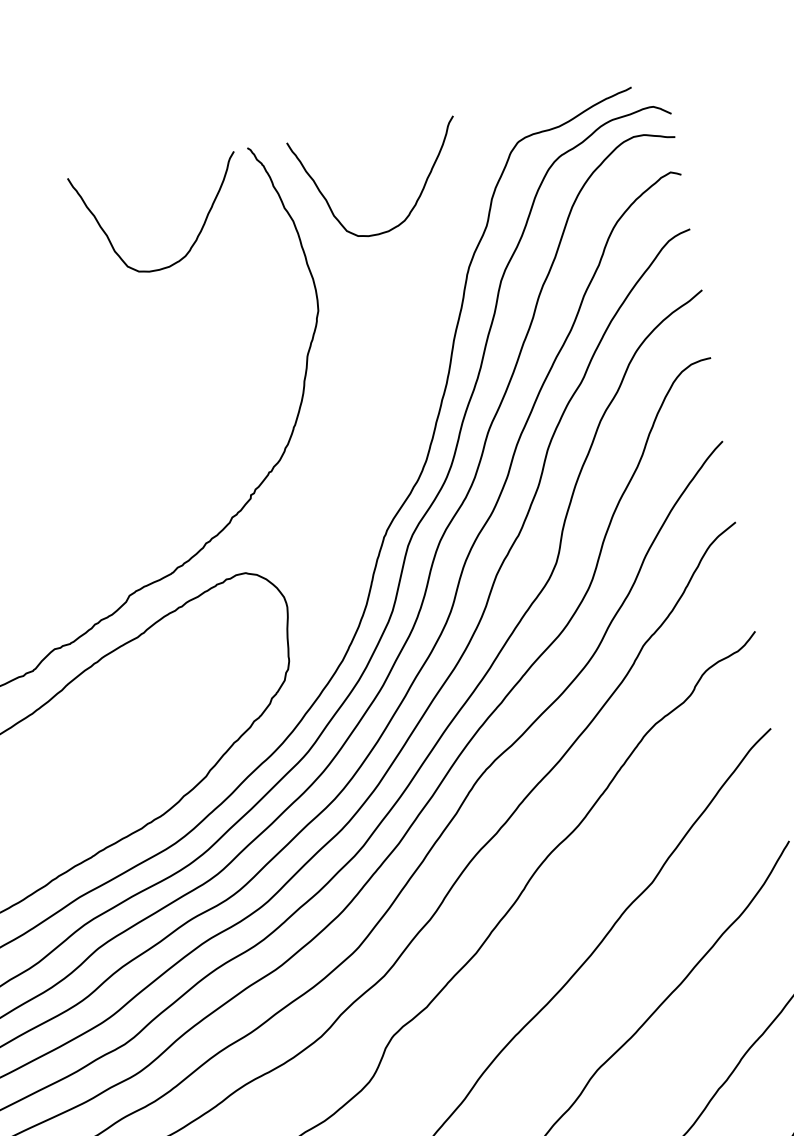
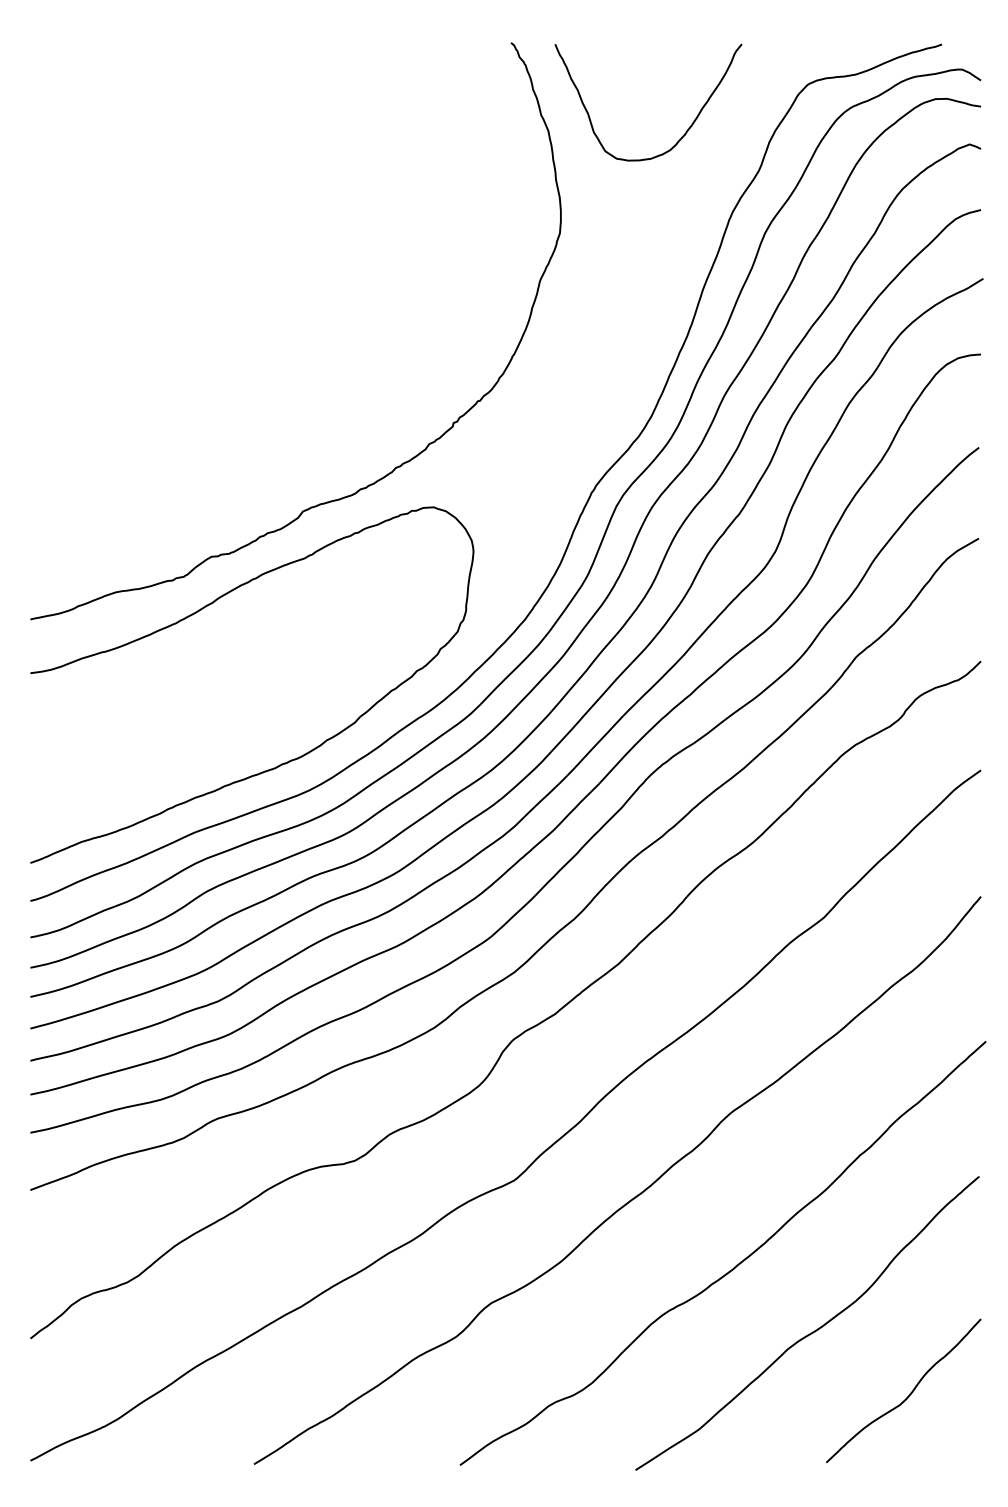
curve: (196, 237) -> (439, 131), removed

